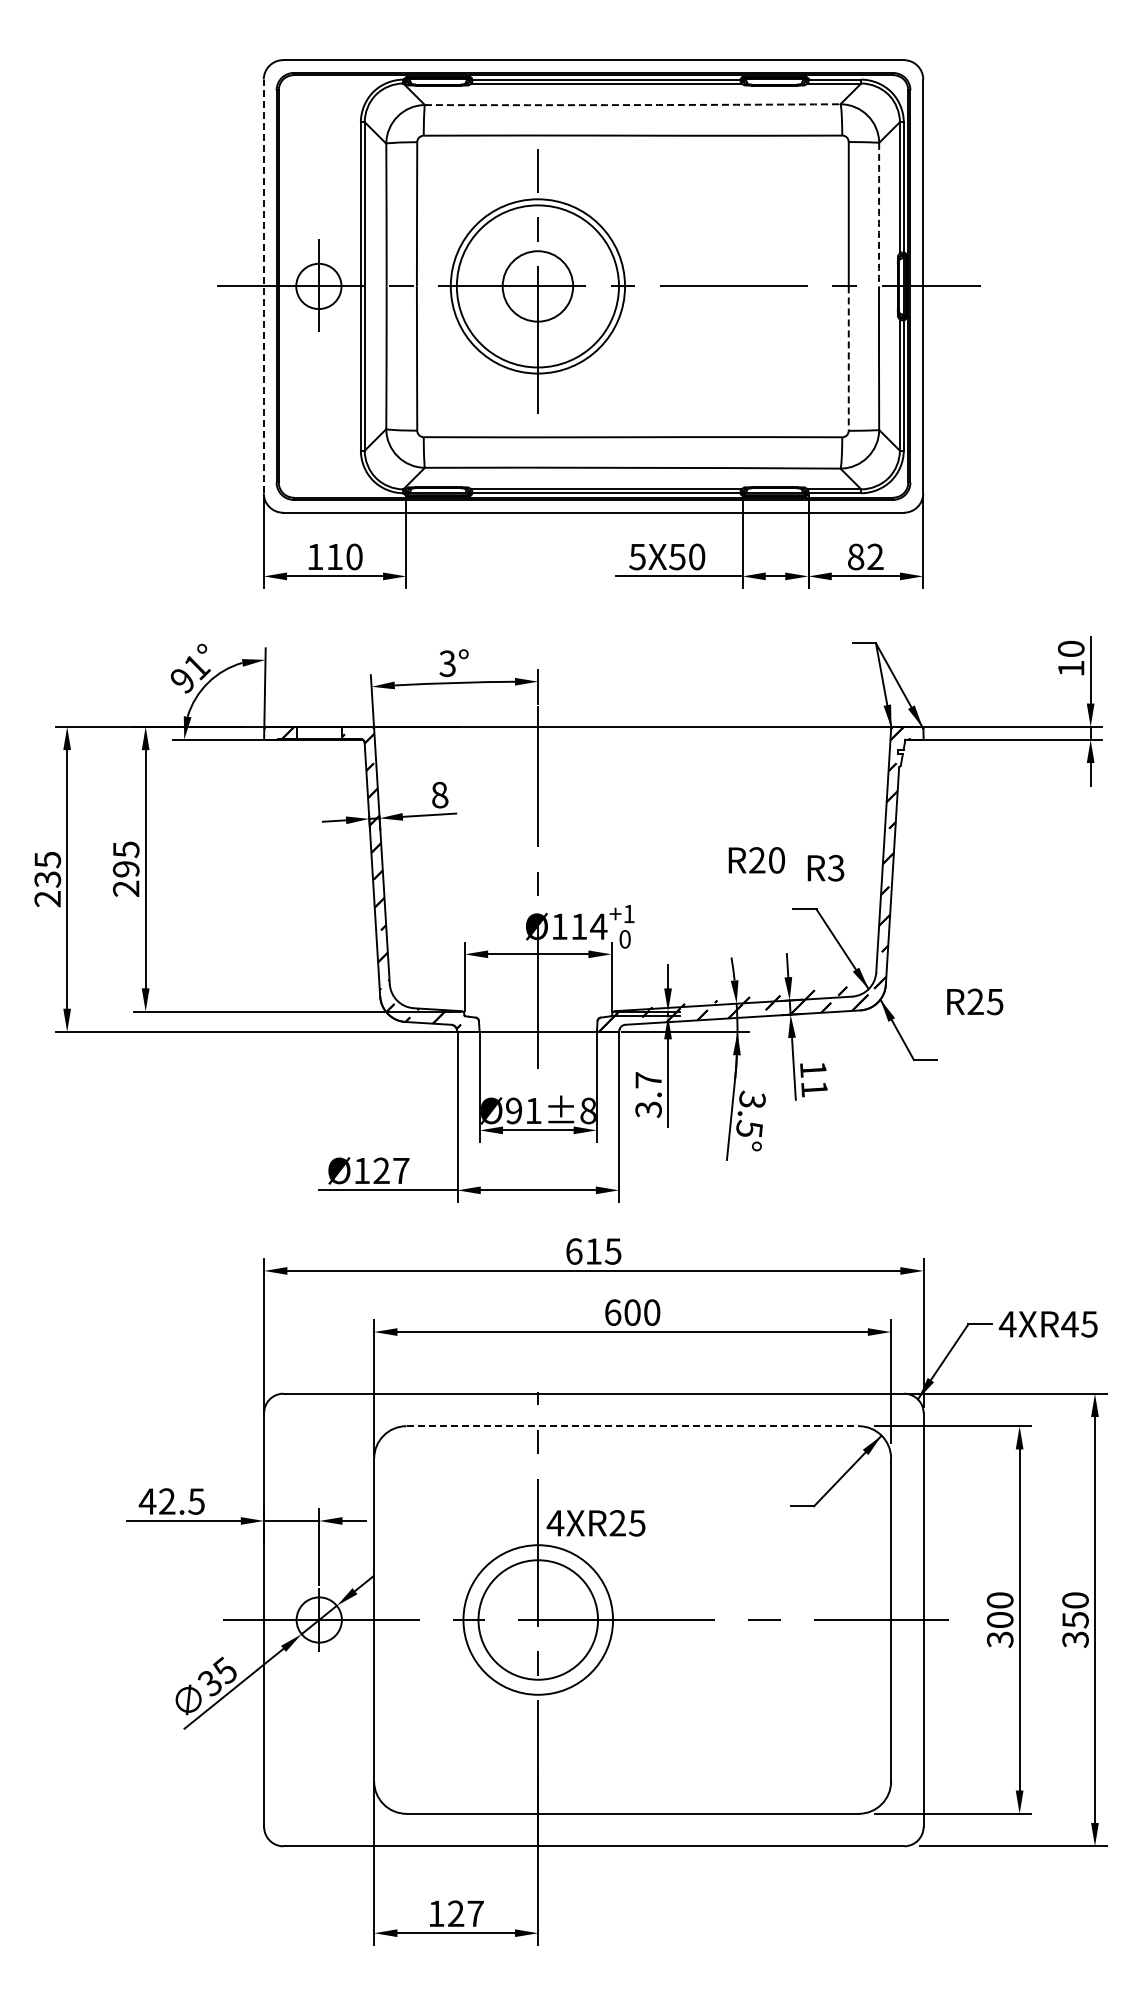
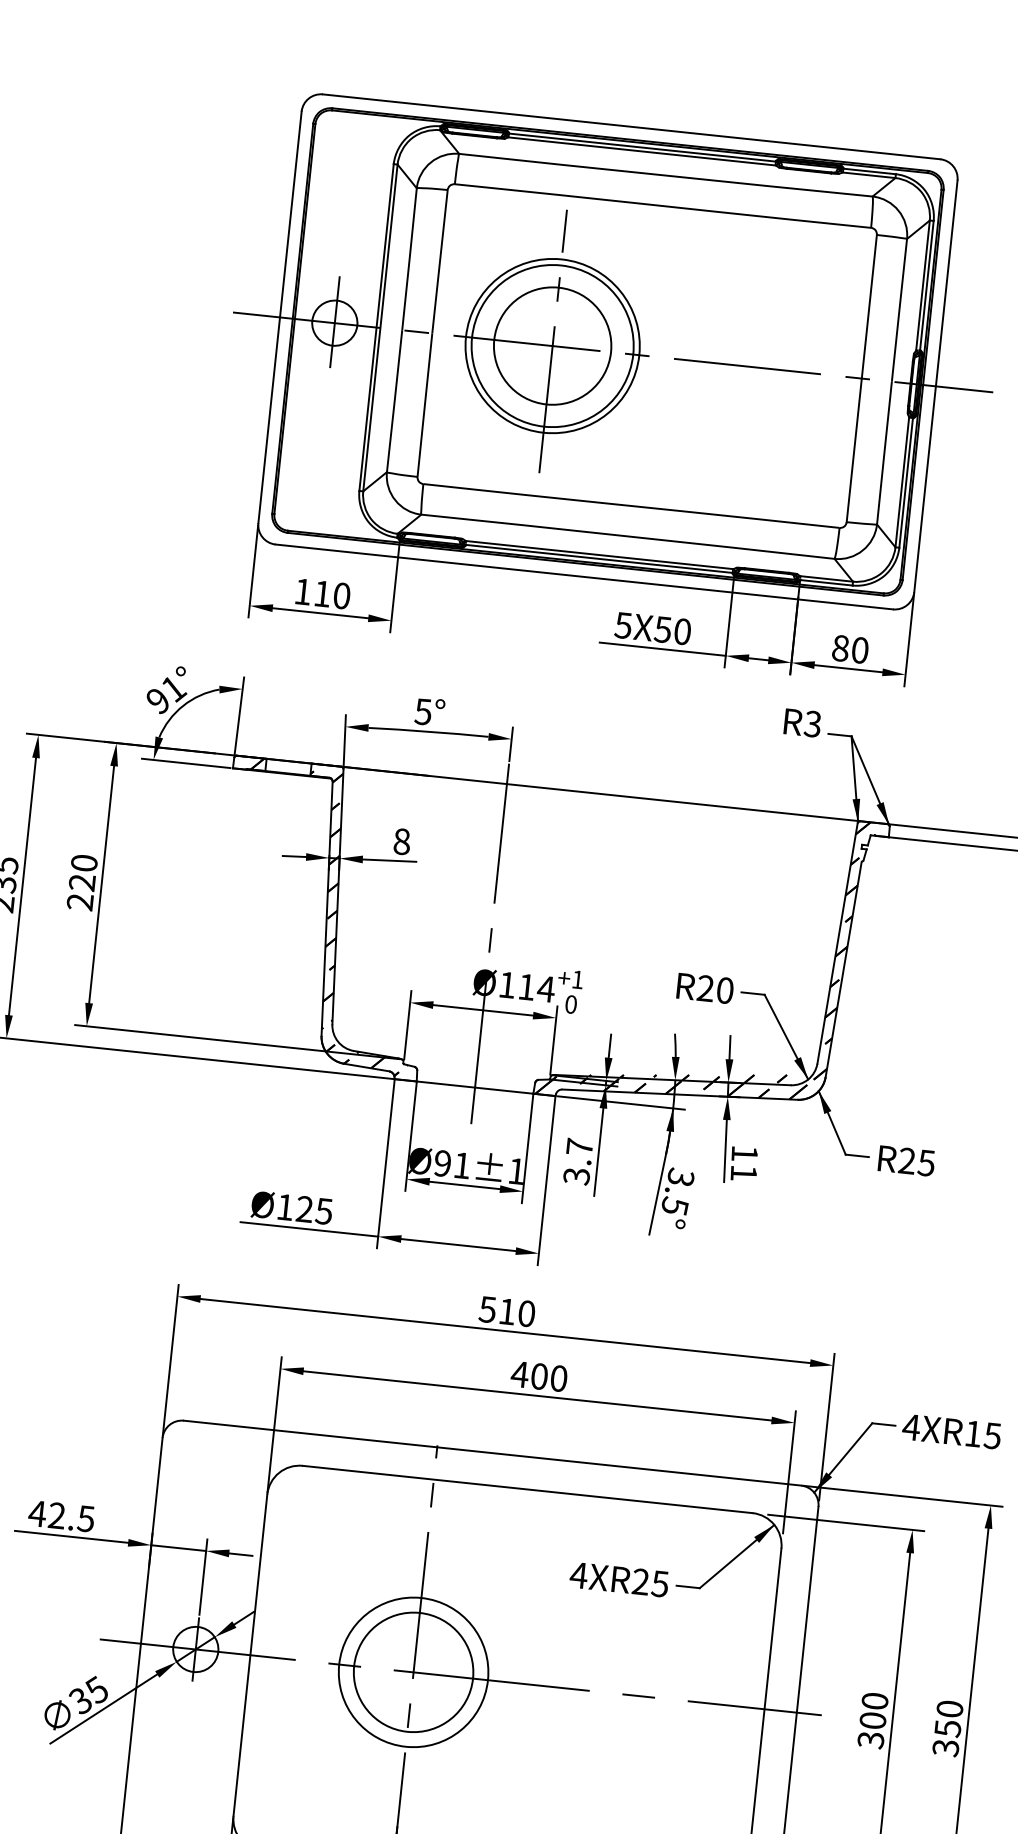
arc: (632, 105) -> (665, 176), dashed -> solid
arc: (879, 214) -> (899, 310), dashed -> solid
line: (263, 286) -> (279, 317), dashed -> solid
circle: (537, 286) -> (552, 346), size x1.67
line: (848, 359) -> (853, 451), dashed -> solid
text: (875, 556) -> (860, 649), 82 -> 80
text: (447, 663) -> (423, 711), 3° -> 5°
text: (125, 859) -> (82, 872), 295 -> 220
text: (756, 860) -> (704, 988), moved
text: (825, 868) -> (802, 723), moved
text: (975, 1001) -> (907, 1160), moved
text: (587, 1110) -> (515, 1170), Ø91±8 -> Ø91±1
text: (400, 1171) -> (323, 1211), Ø127 -> Ø125
text: (593, 1251) -> (507, 1311), 615 -> 510
text: (612, 1312) -> (519, 1374), 600 -> 400
text: (1069, 1324) -> (972, 1434), 4XR45 -> 4XR15
line: (633, 1426) -> (528, 1489), dashed -> solid
text: (595, 1523) -> (618, 1579), moved

